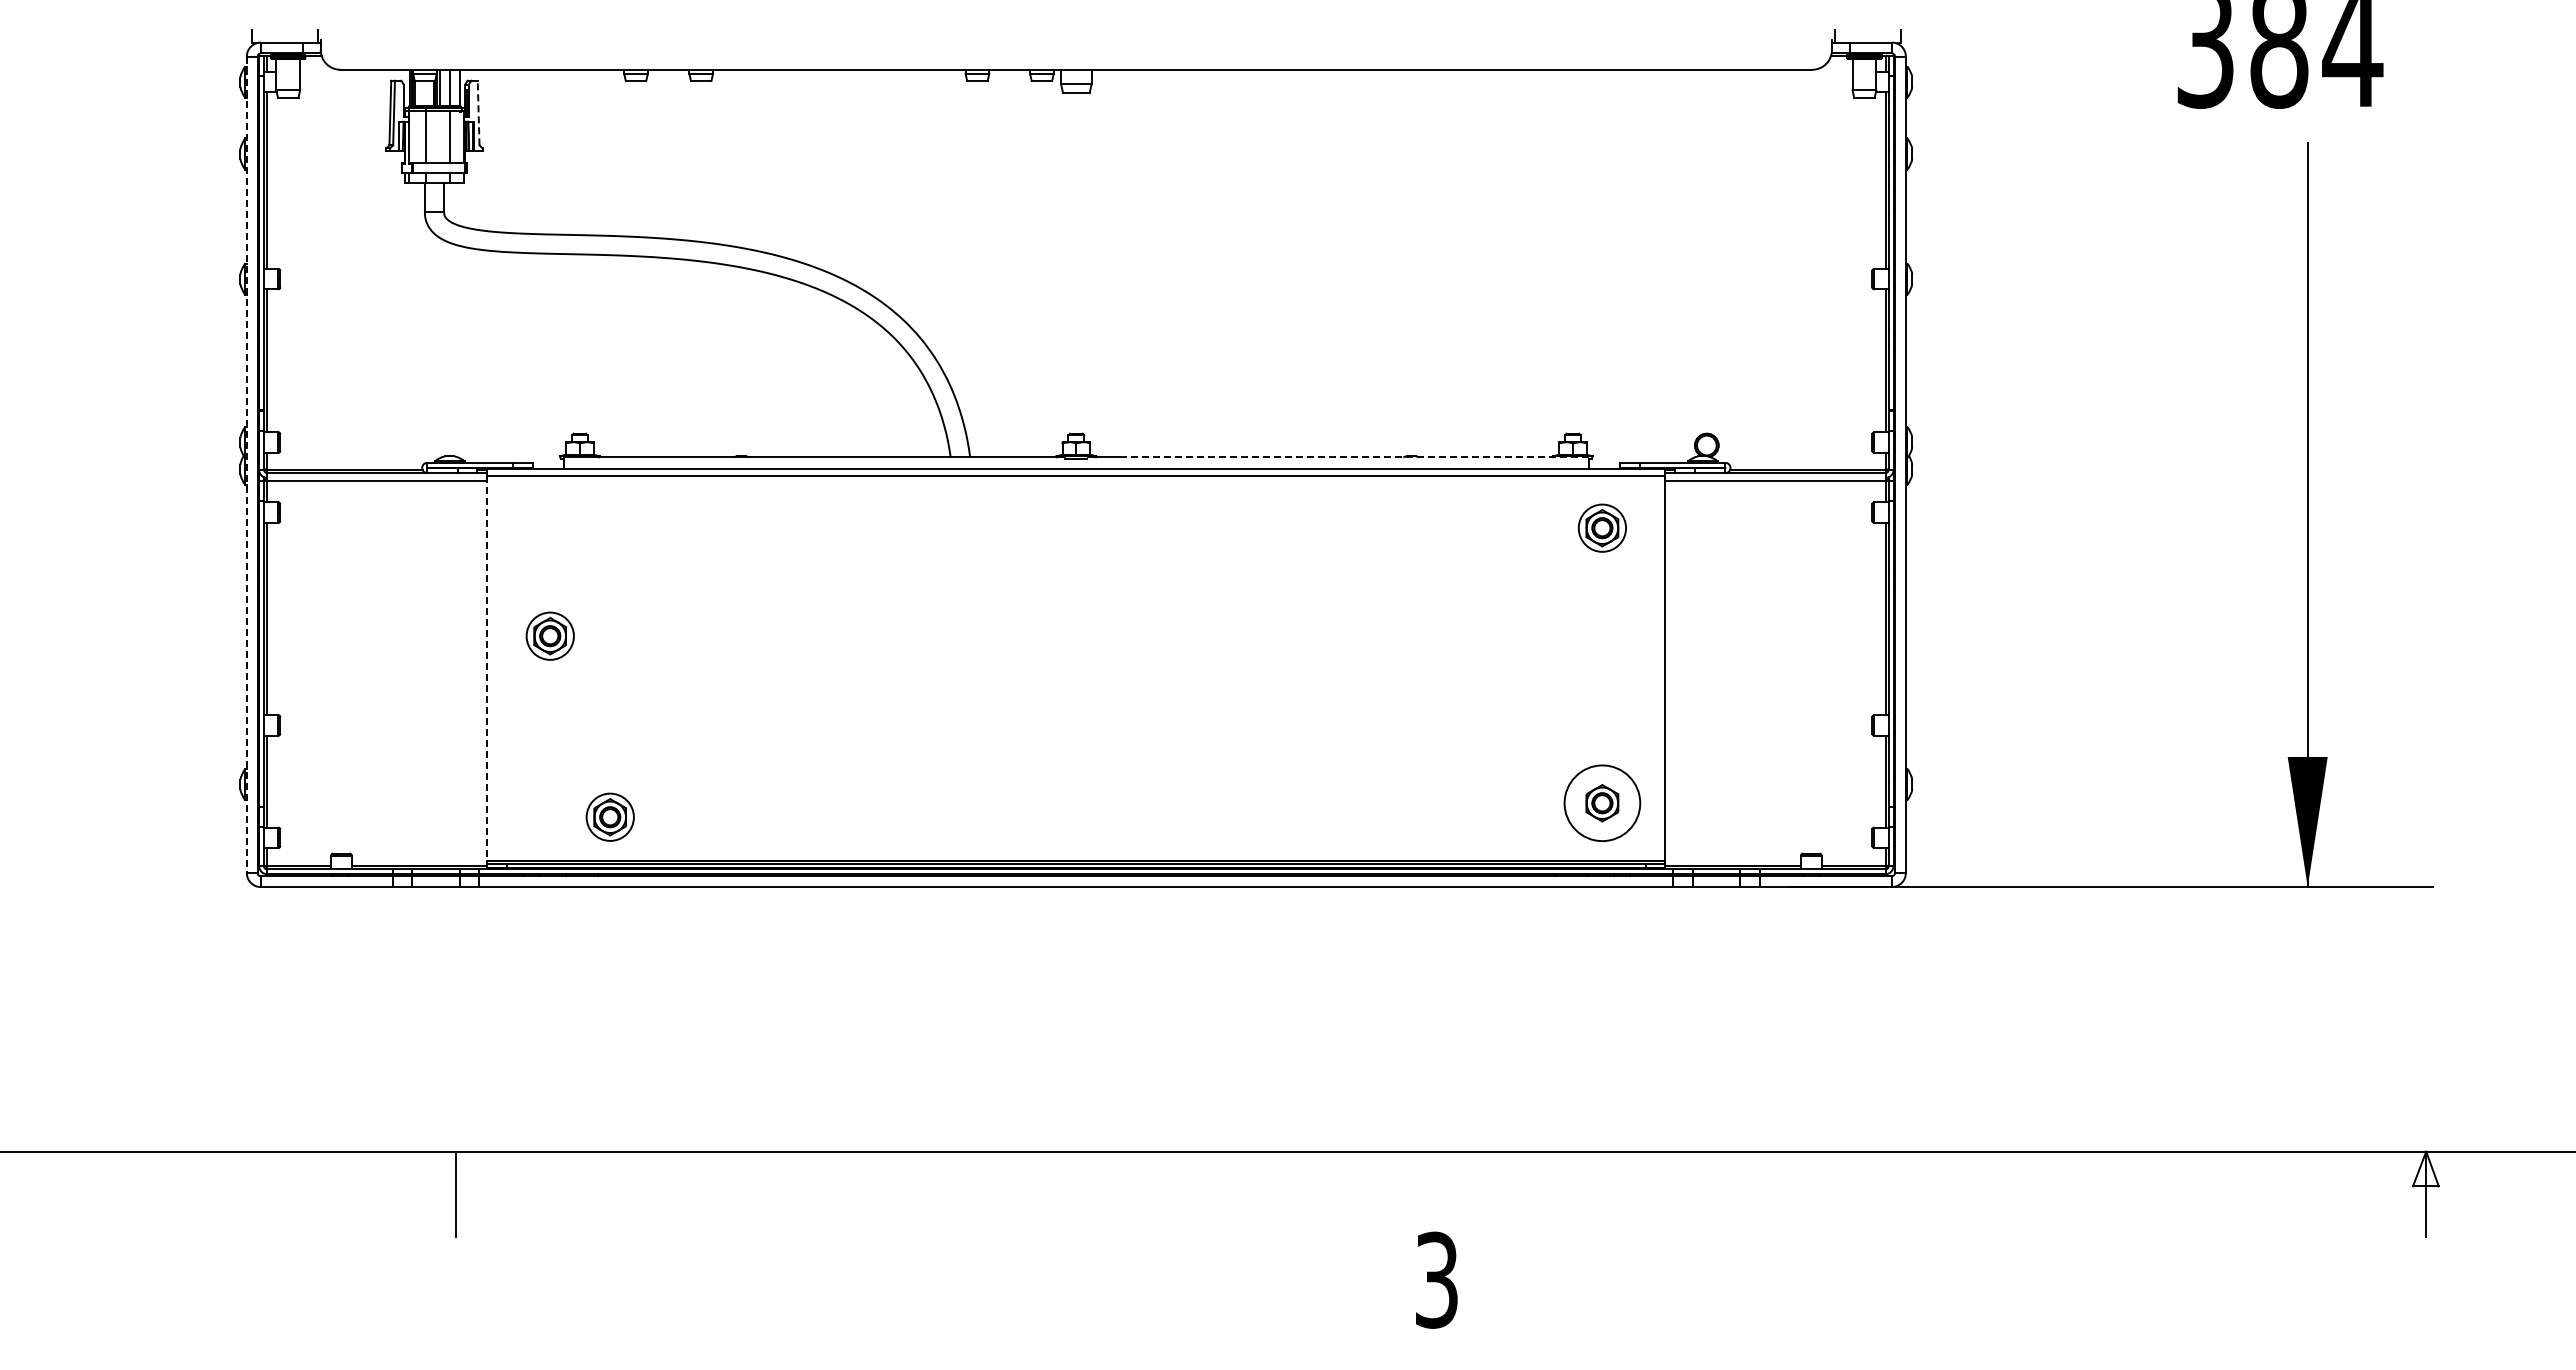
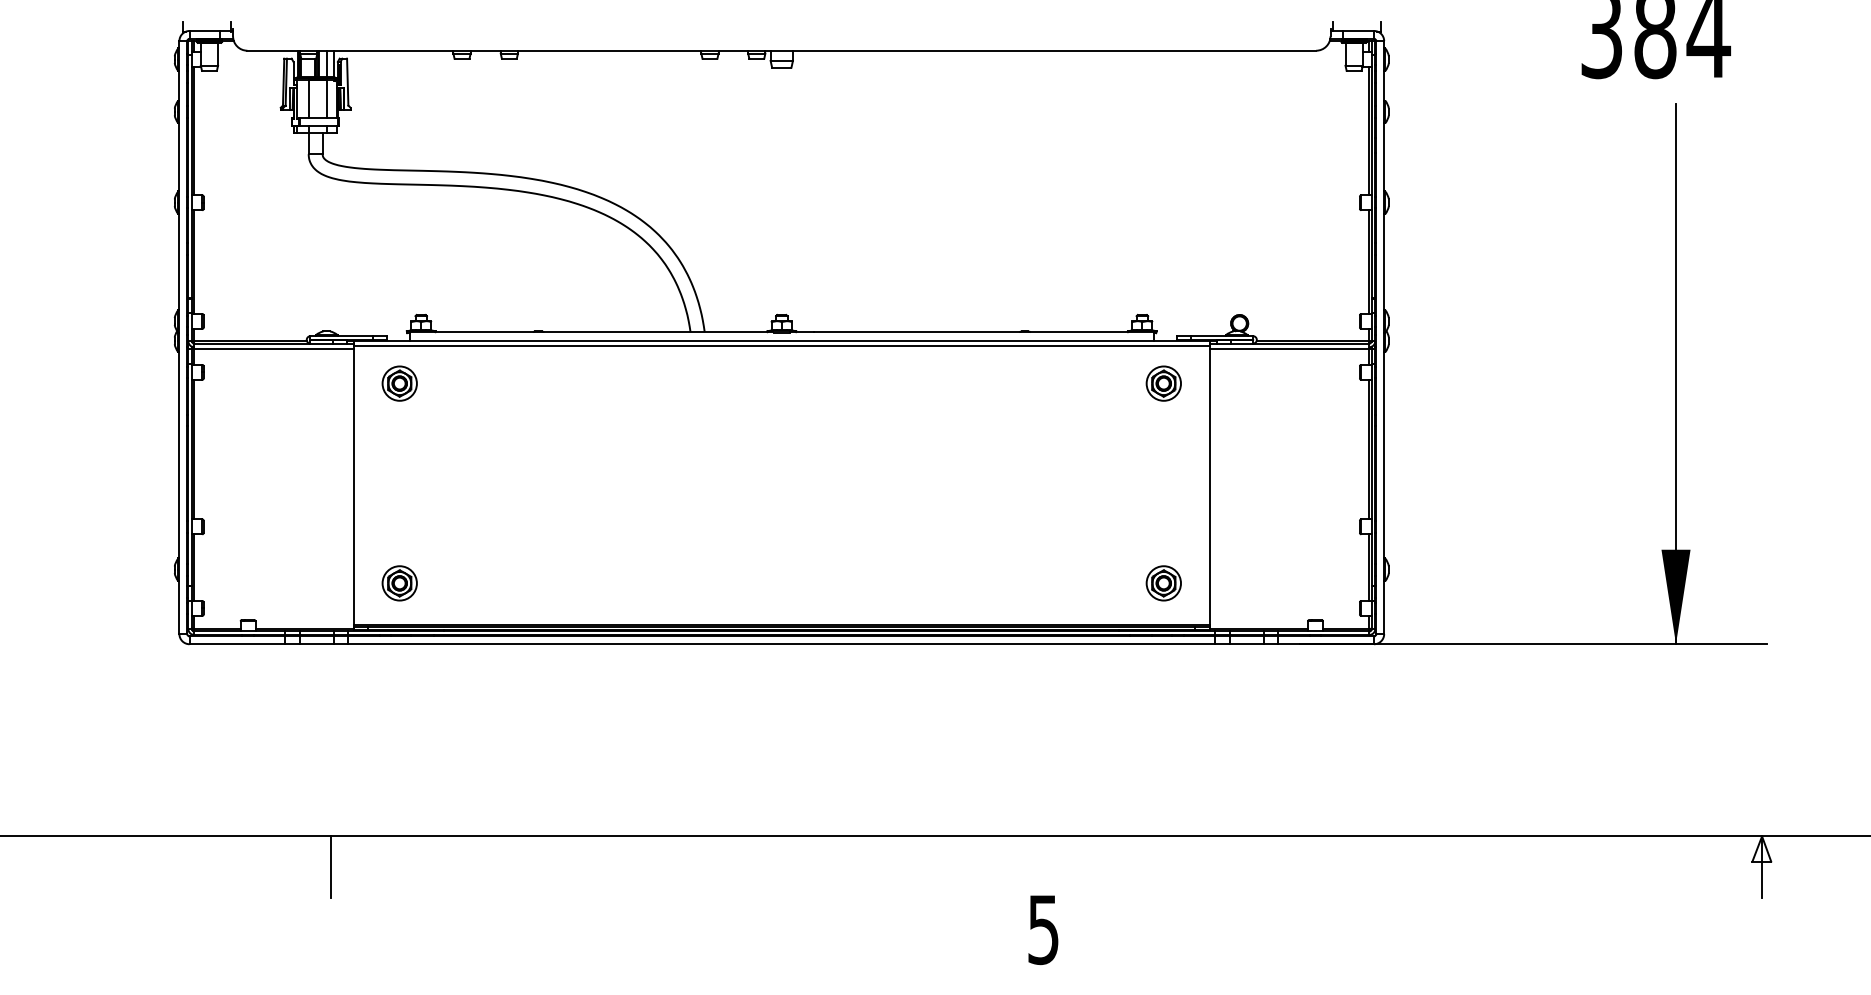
line: (478, 112) -> (347, 81), dashed -> solid
line: (1354, 457) -> (983, 332), dashed -> solid
line: (246, 465) -> (179, 338), dashed -> solid
part: (549, 635) -> (399, 383), moved
line: (487, 669) -> (354, 486), dashed -> solid
circle: (1602, 802) -> (1163, 582), size x0.62
part: (609, 816) -> (399, 582), moved
text: (1436, 1279) -> (1043, 929), 3 -> 5

